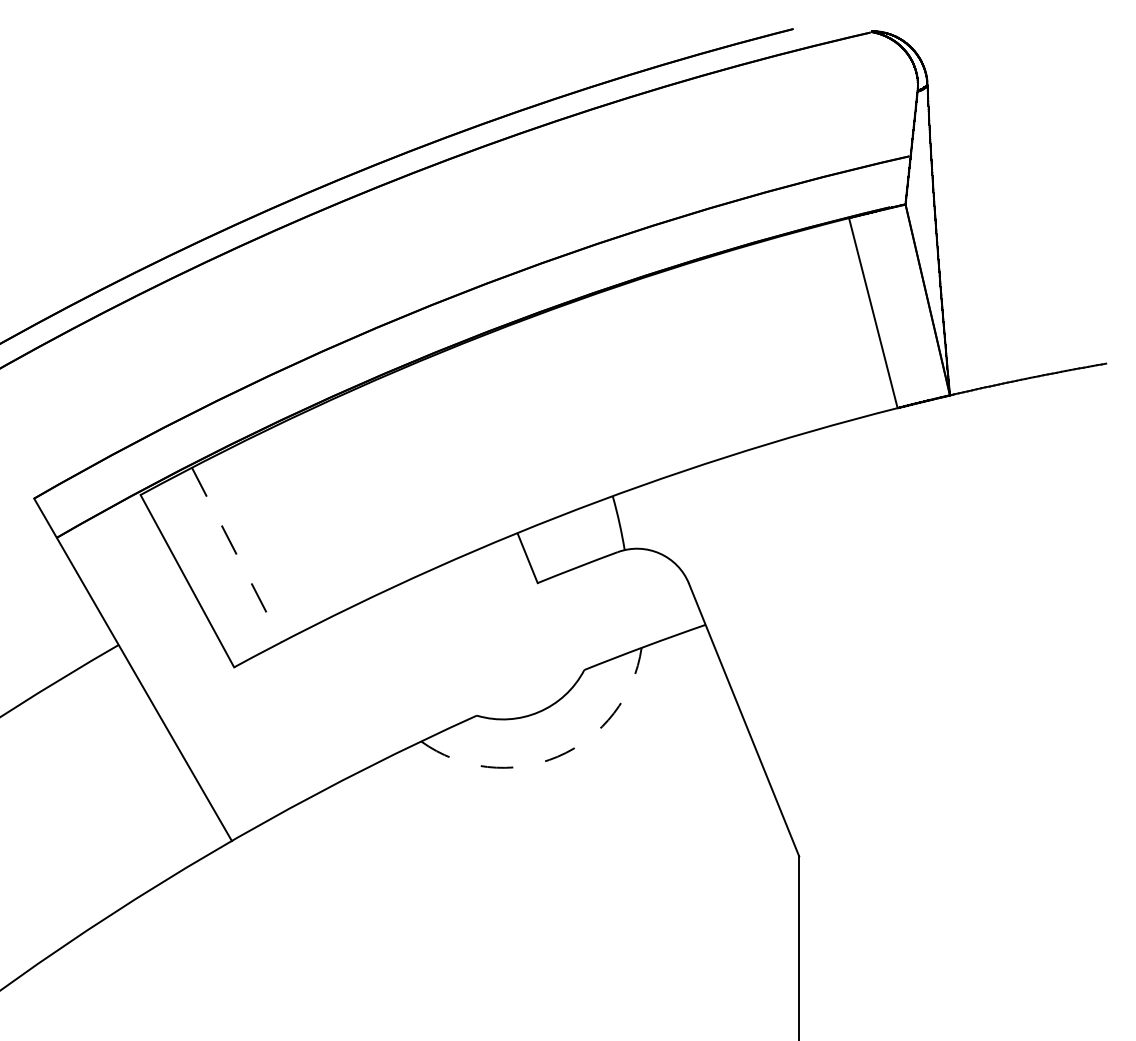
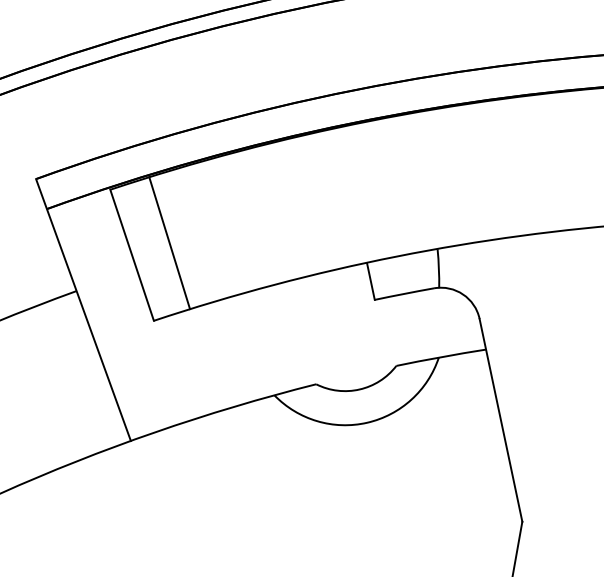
line: (237, 555) -> (170, 243), dashed -> solid
arc: (557, 756) -> (367, 422), dashed -> solid

